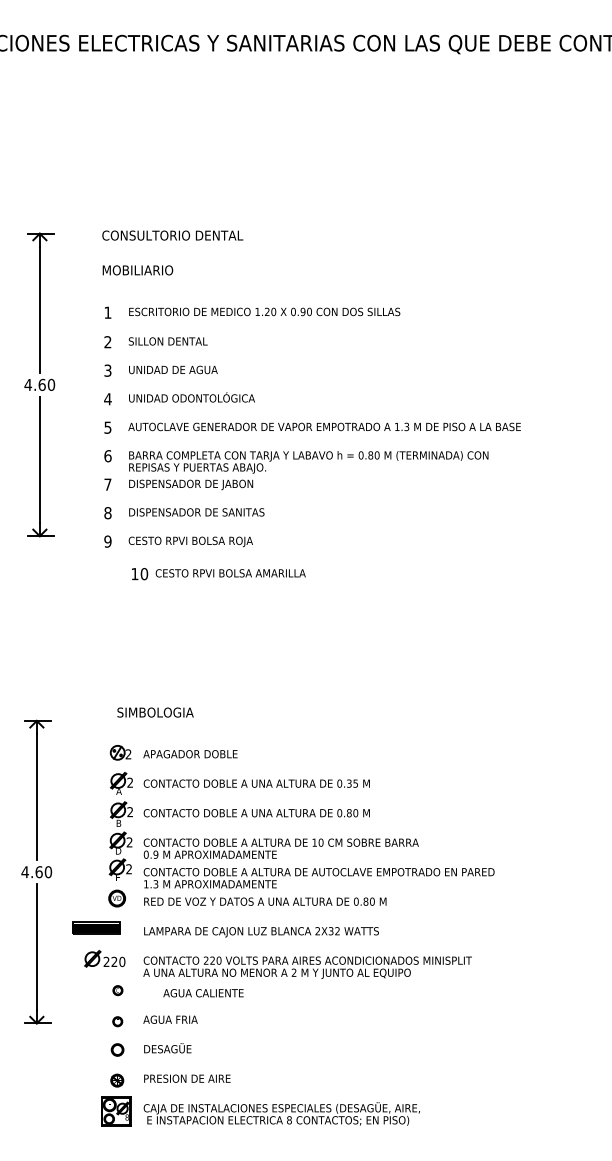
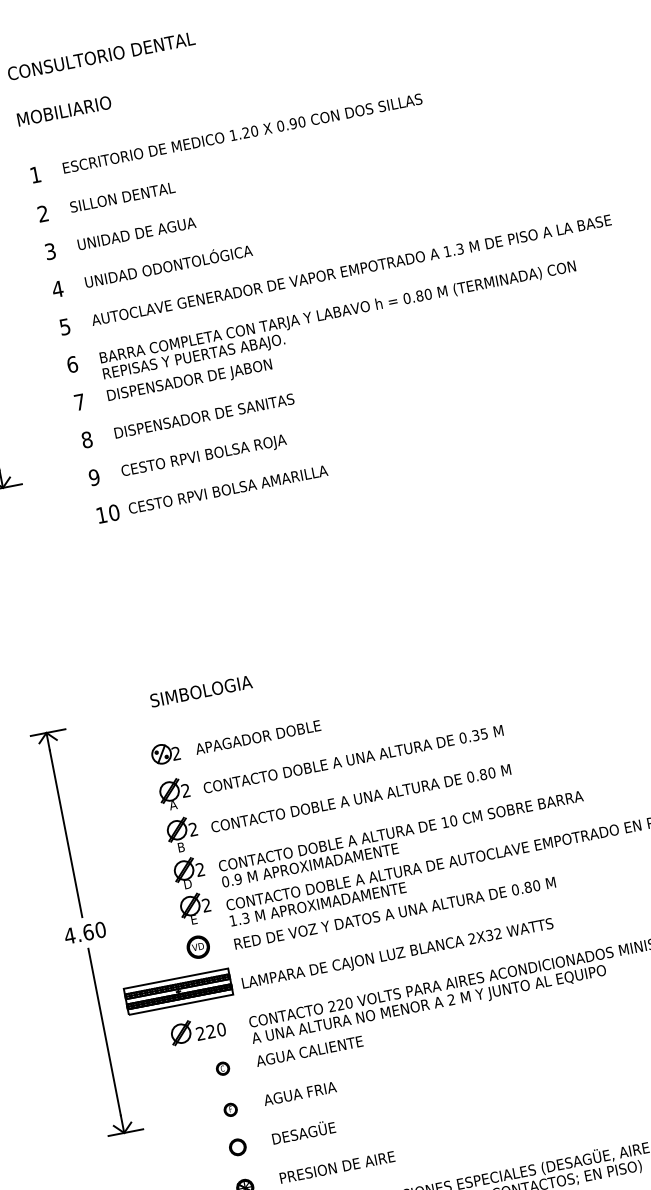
text: (218, 574) -> (212, 494), moved
part: (96, 927) -> (178, 990), size x1.67
text: (203, 993) -> (309, 1051), moved

